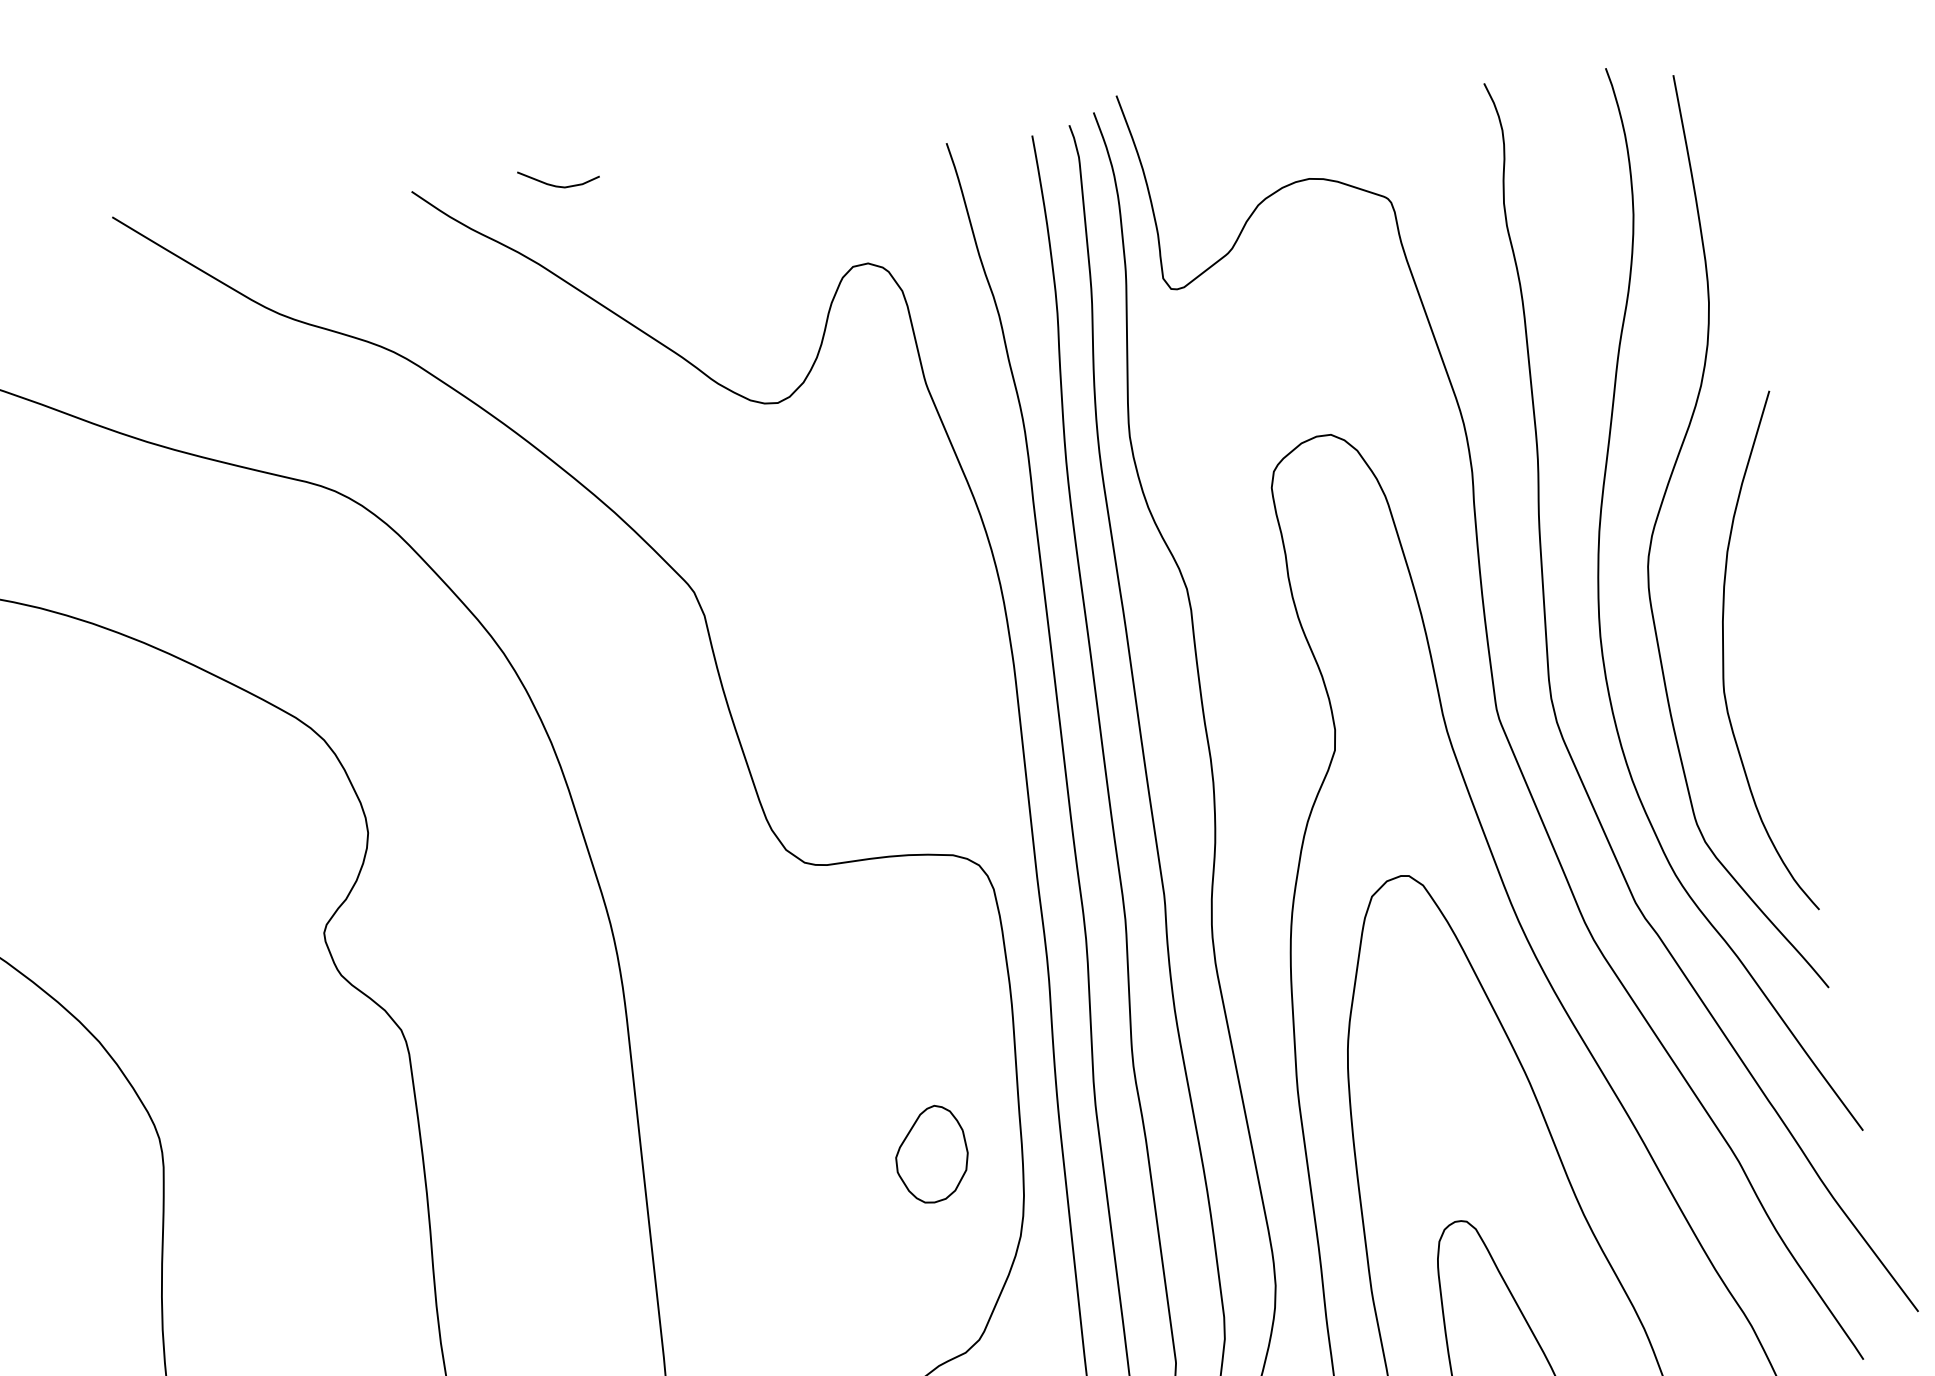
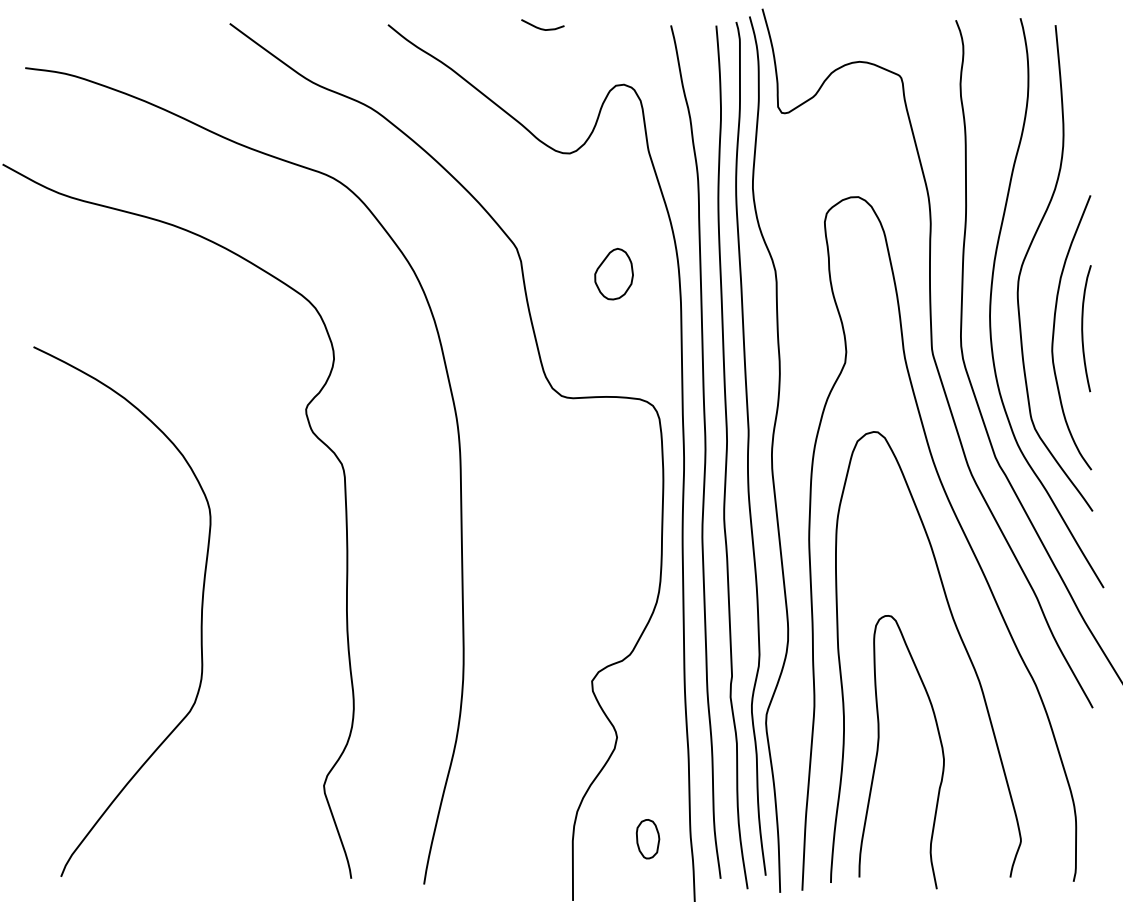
curve: (554, 183) -> (540, 27), moved
curve: (1779, 643) -> (1083, 328), added
part: (930, 1153) -> (613, 273), moved

